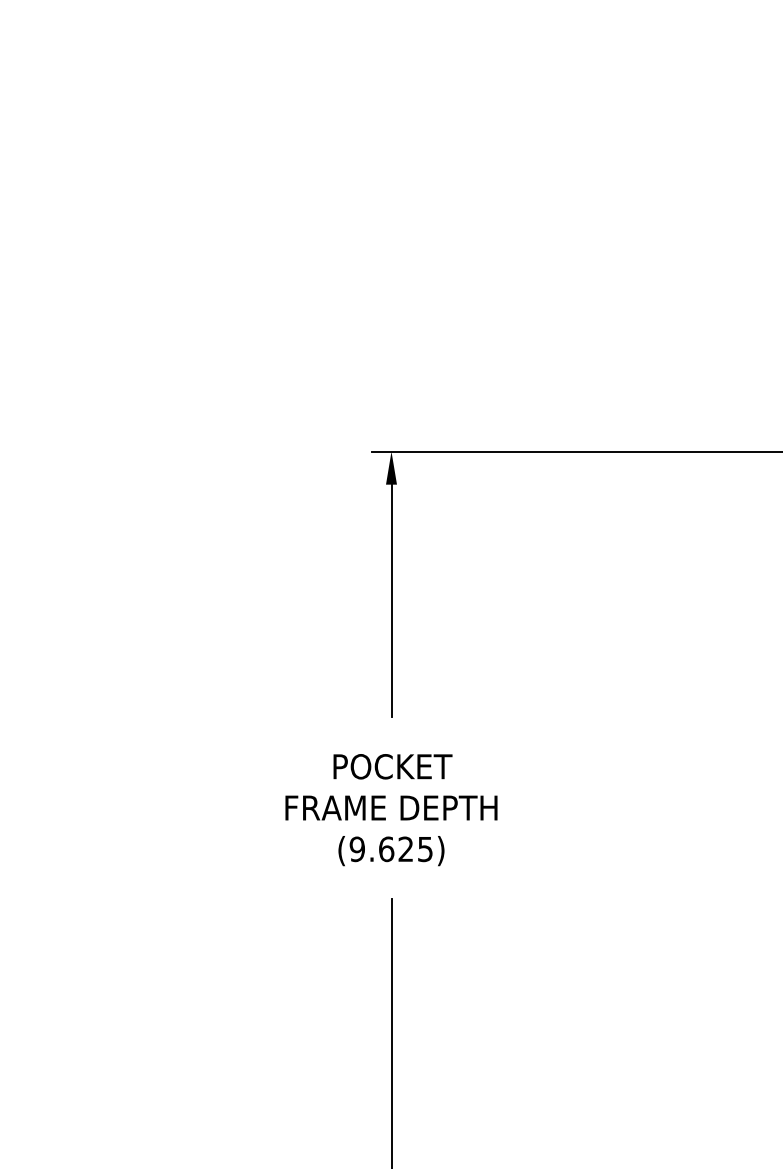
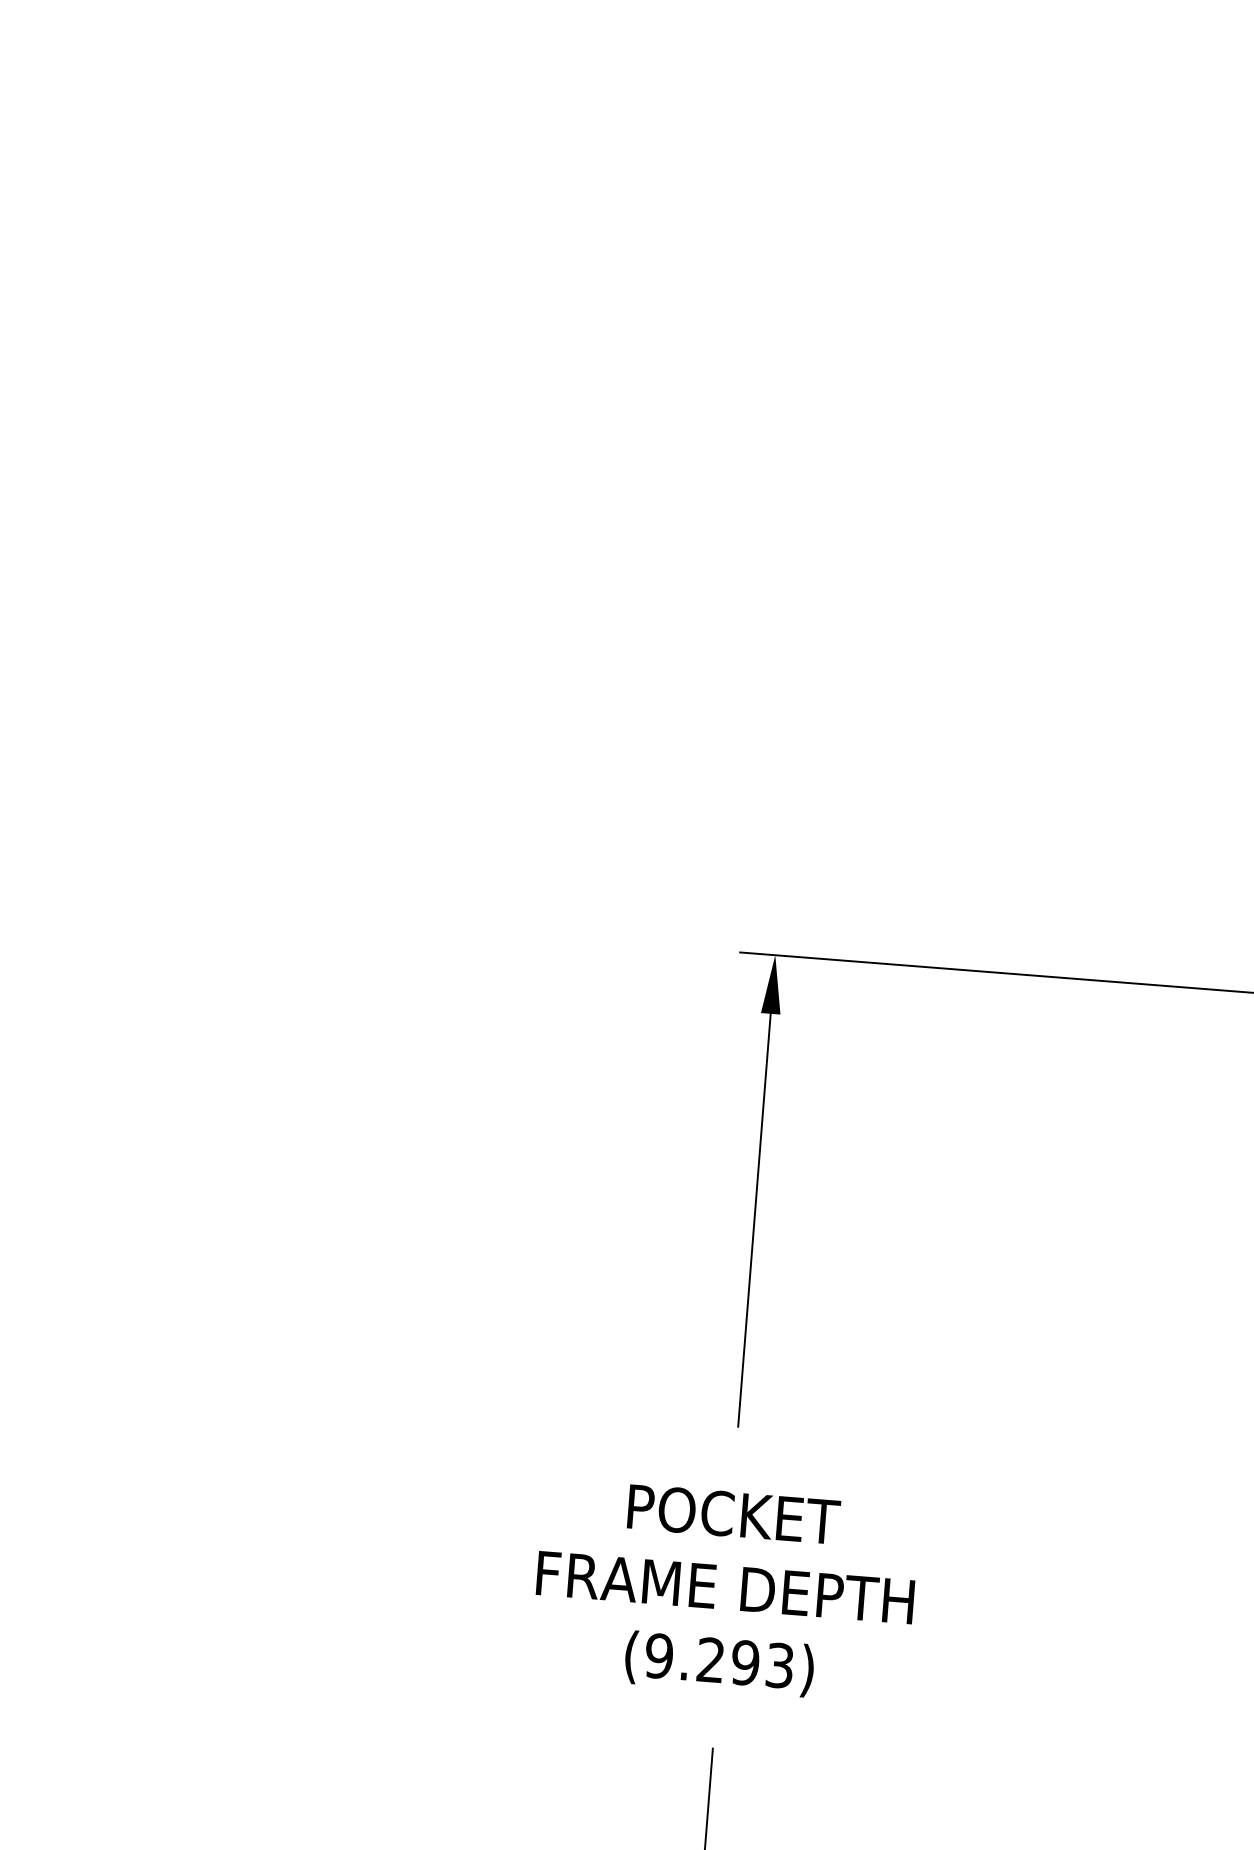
text: (405, 849) -> (744, 1663), (9.625) -> (9.293)

